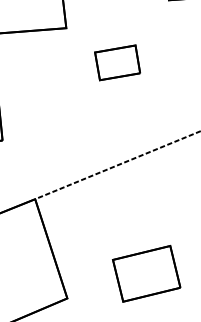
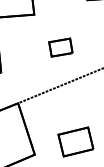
part: (116, 62) -> (60, 47), moved

